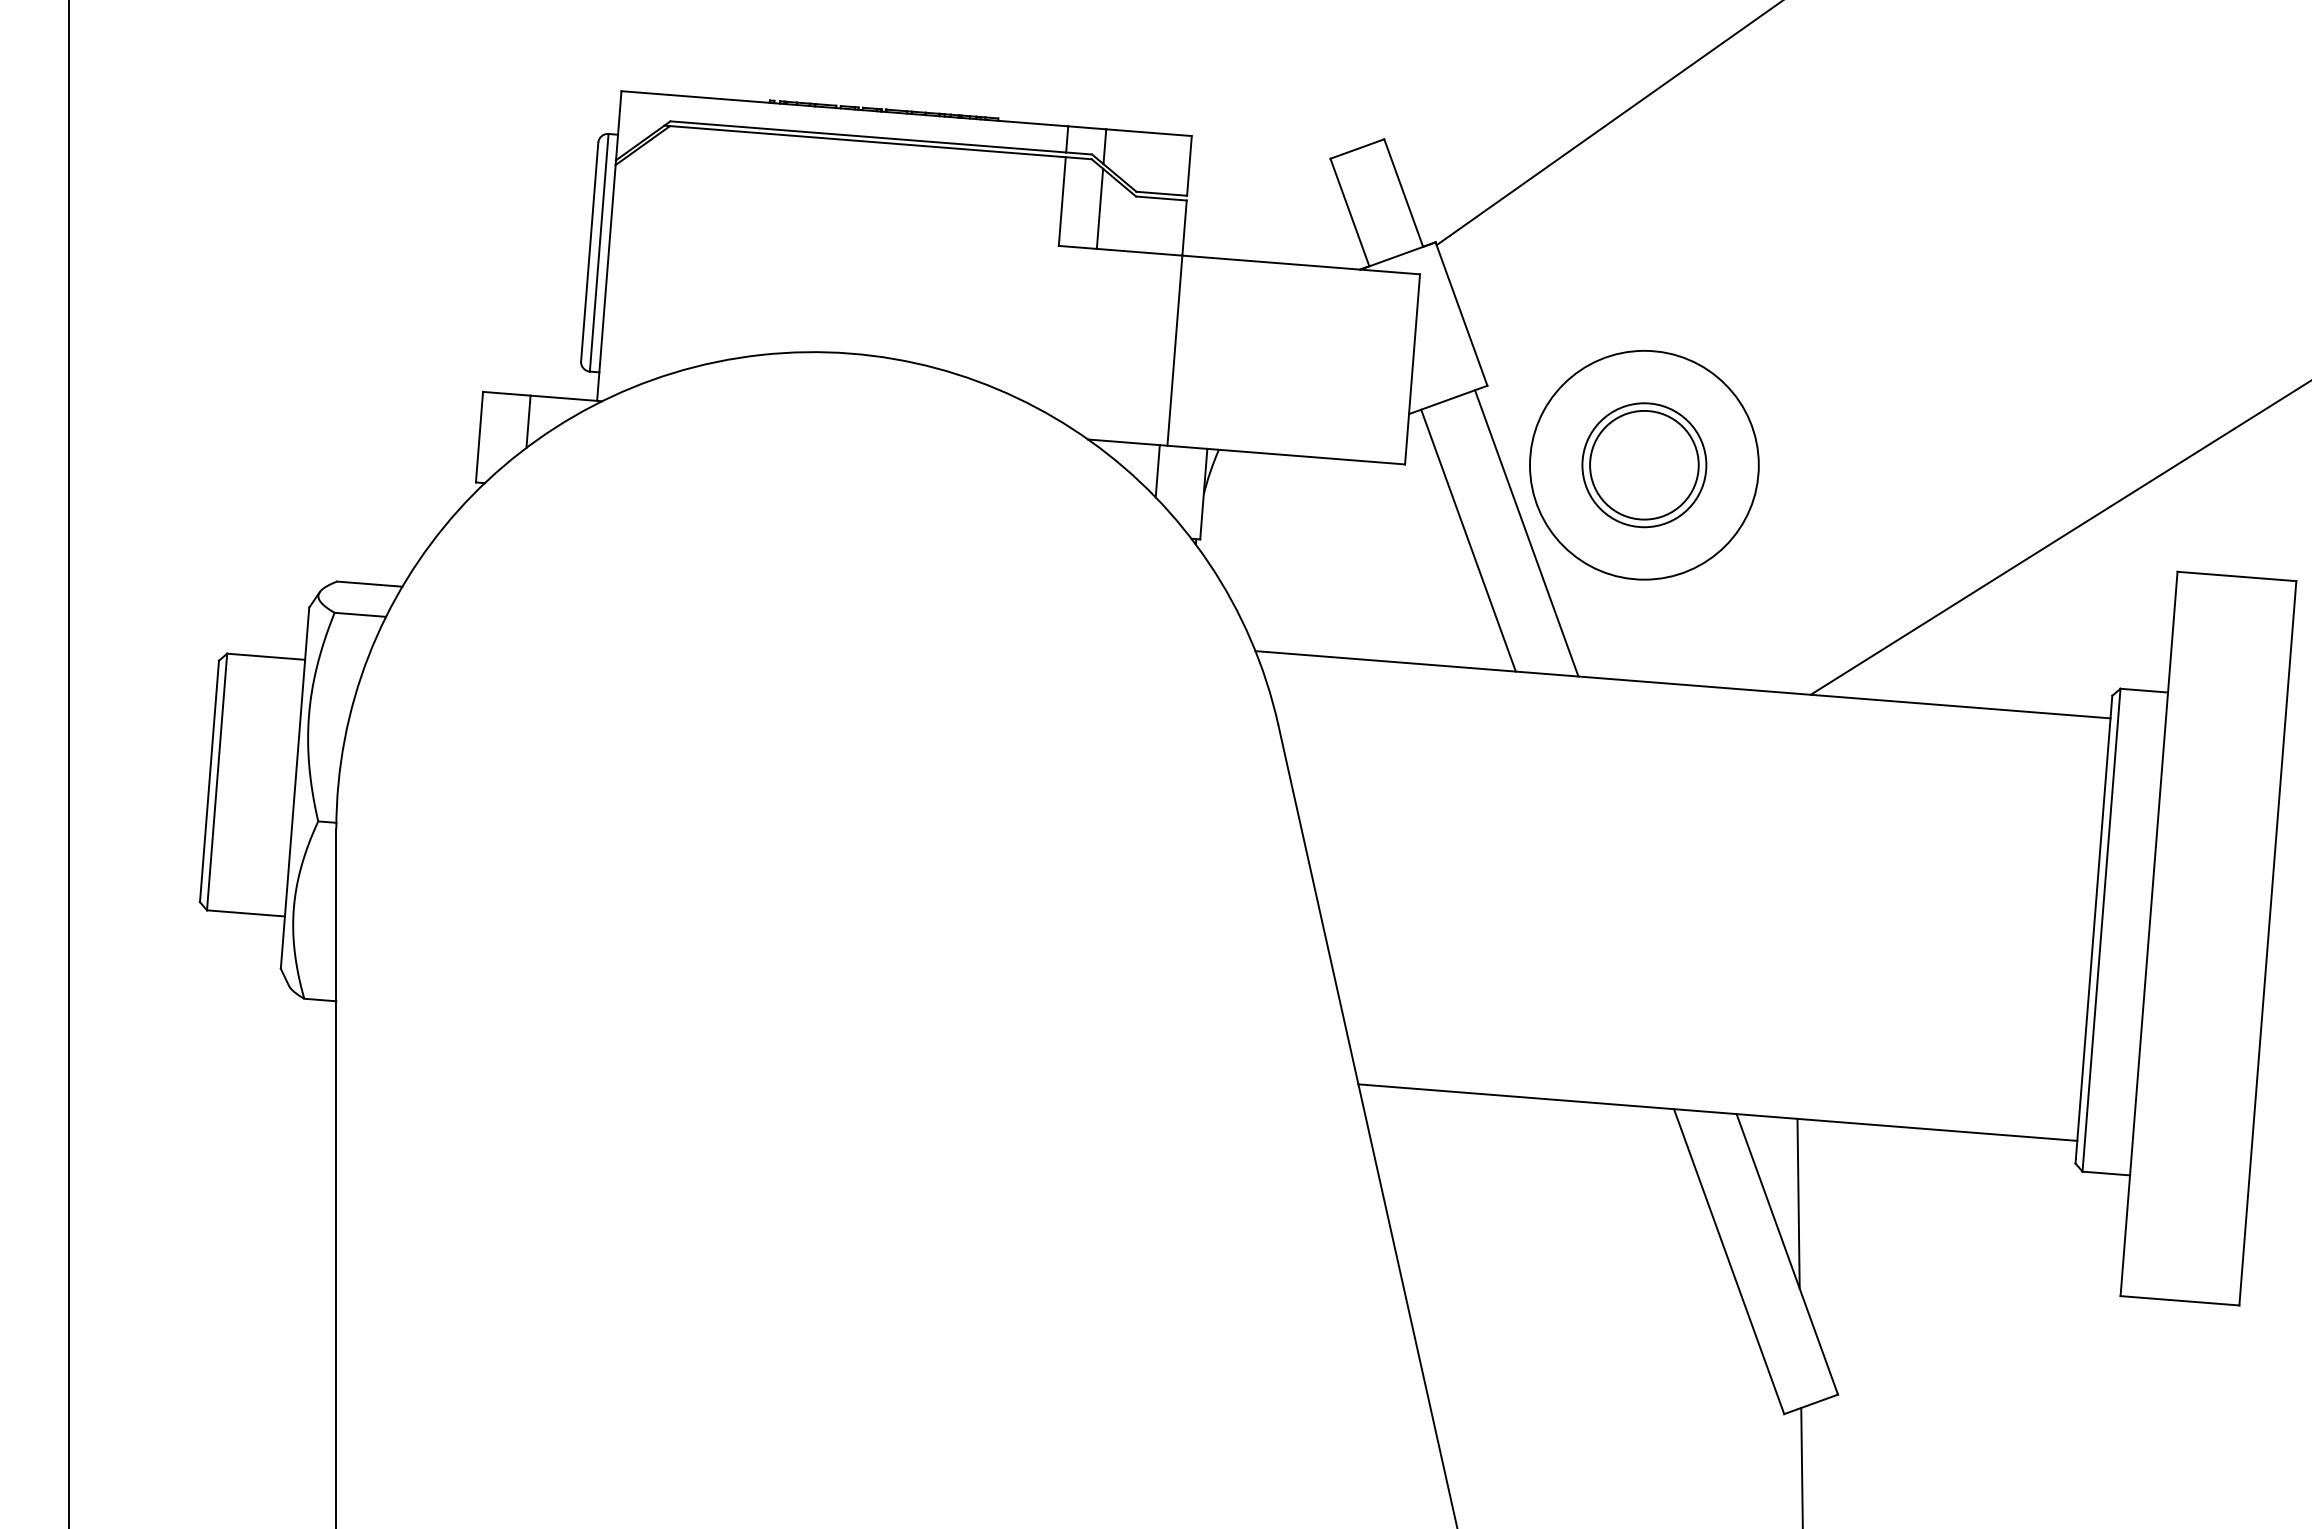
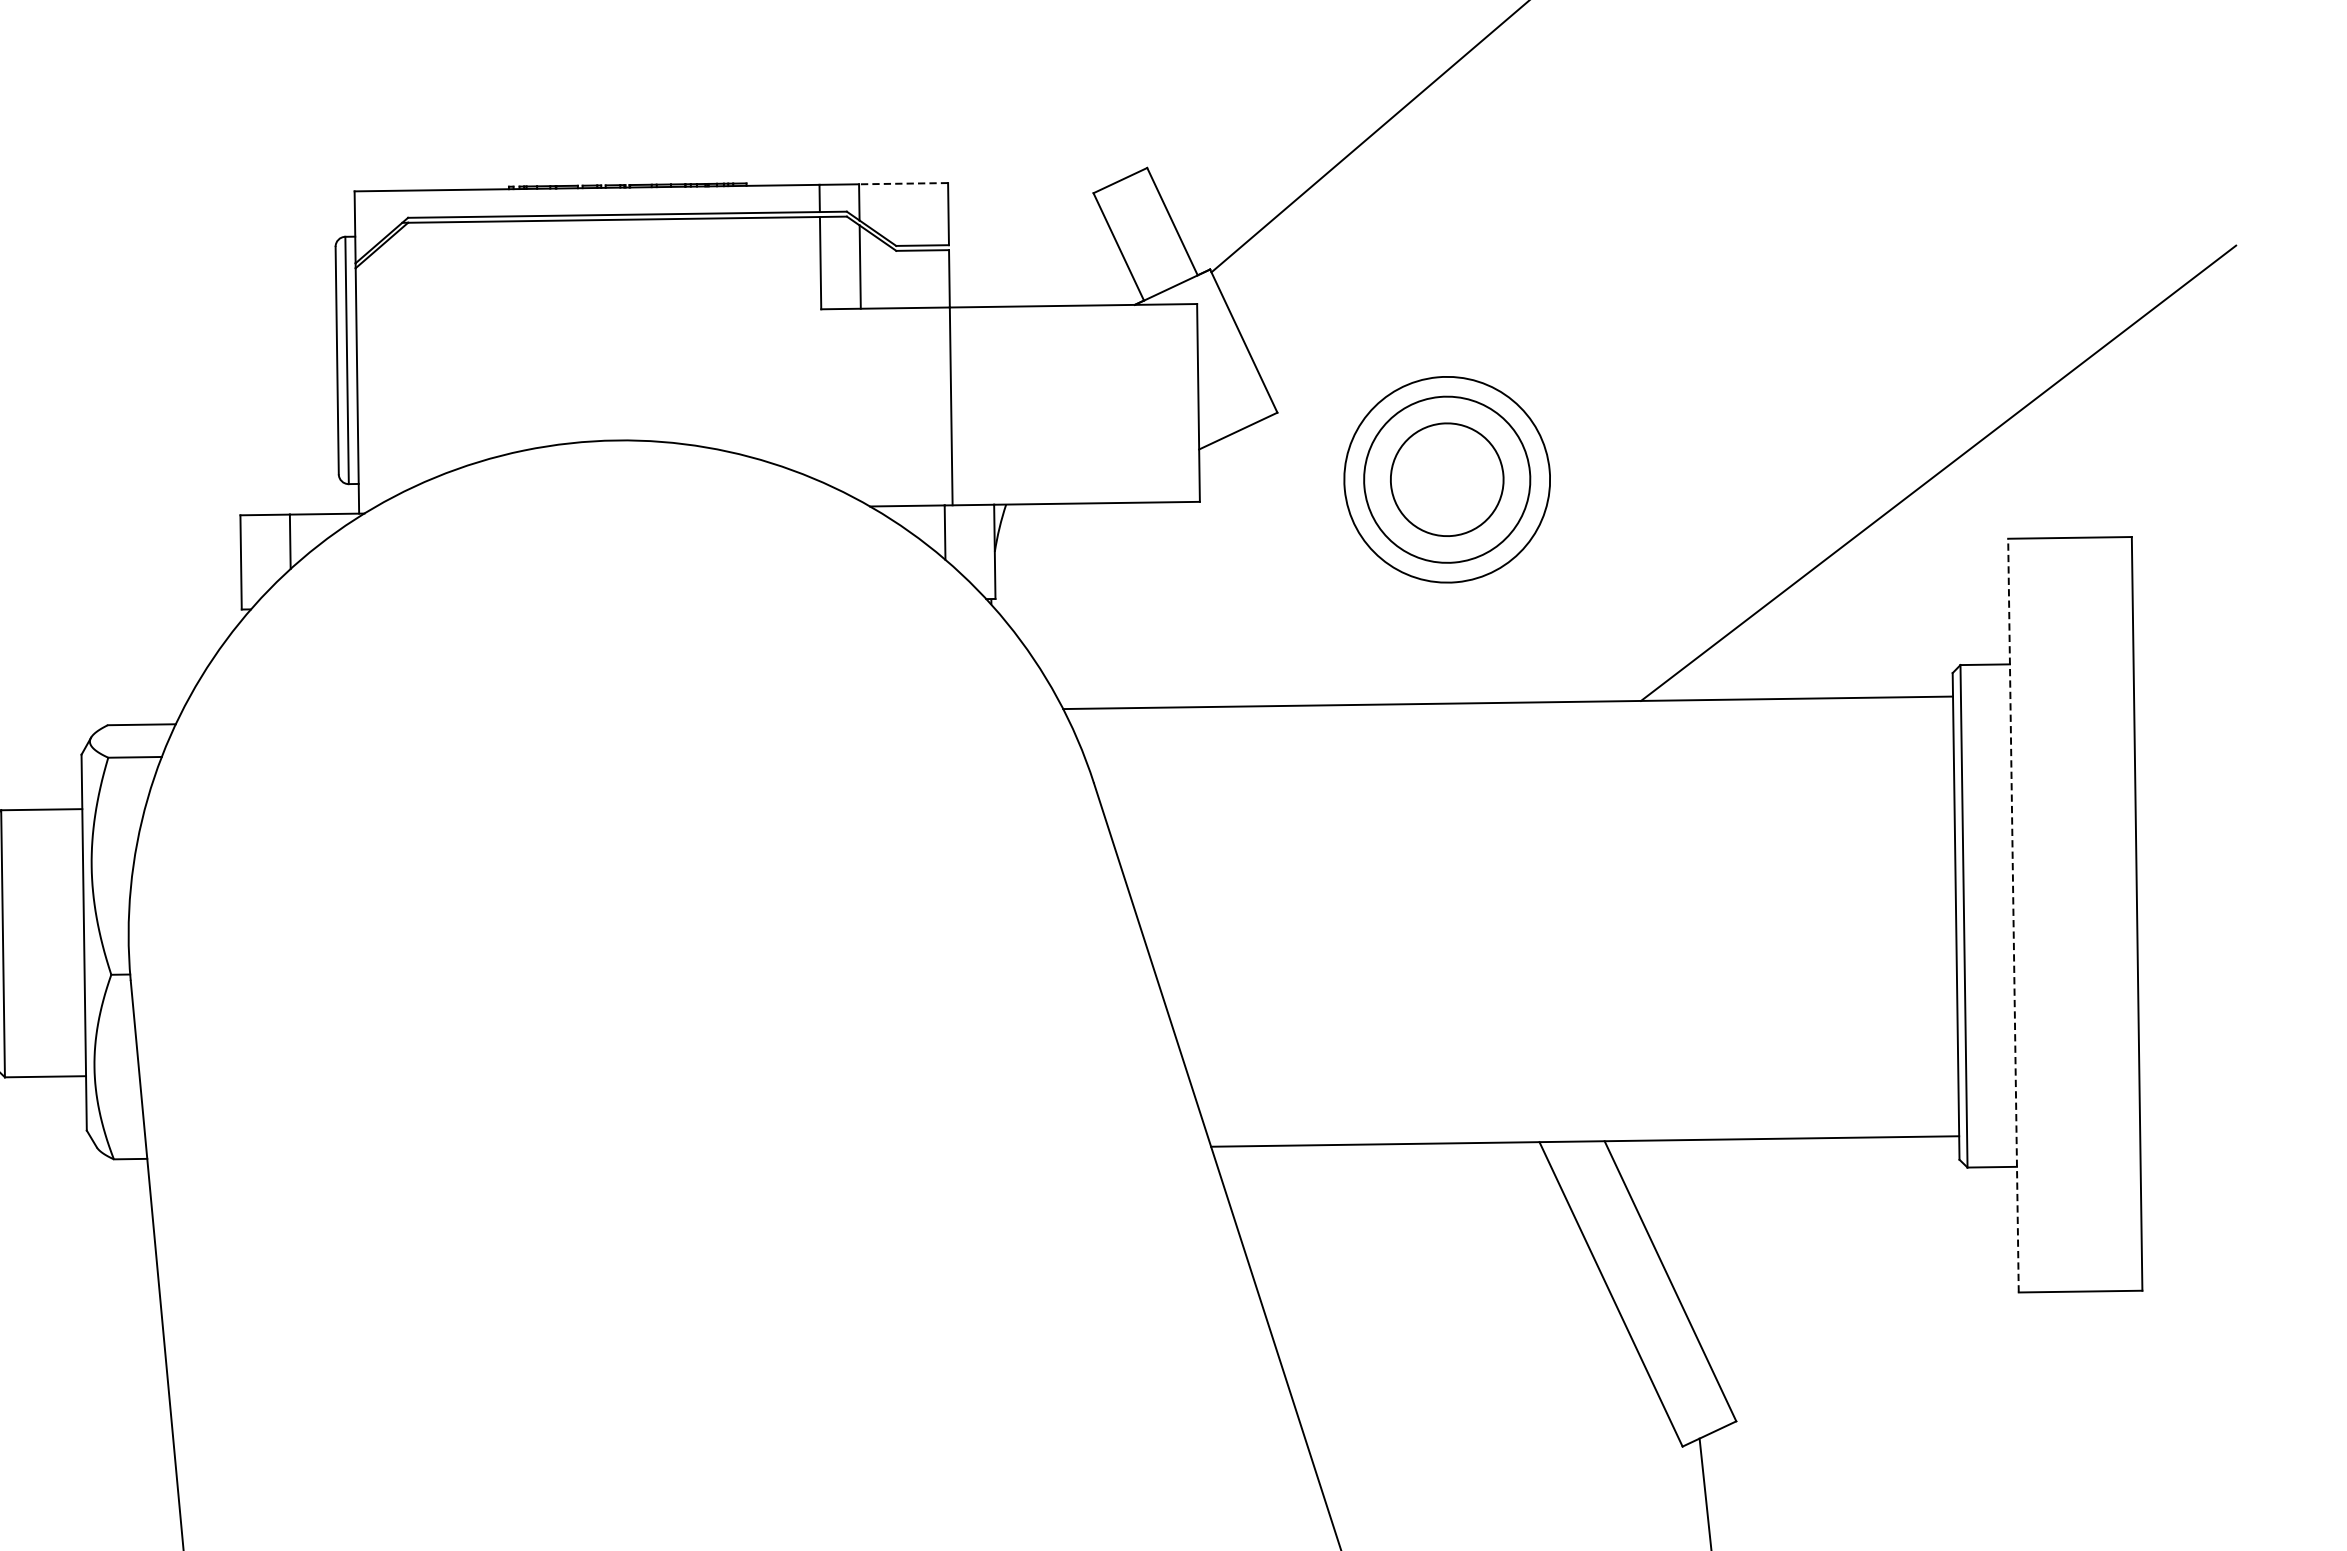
line: (1149, 132) -> (904, 183), solid -> dashed
circle: (1643, 464) -> (1446, 479), size x0.7
circle: (1644, 465) -> (1447, 480), size x1.6
line: (1526, 533) -> (1331, 561), removed
line: (1468, 540) -> (1272, 574), removed
line: (2149, 933) -> (2013, 915), solid -> dashed
line: (1798, 1203) -> (1677, 1227), removed

